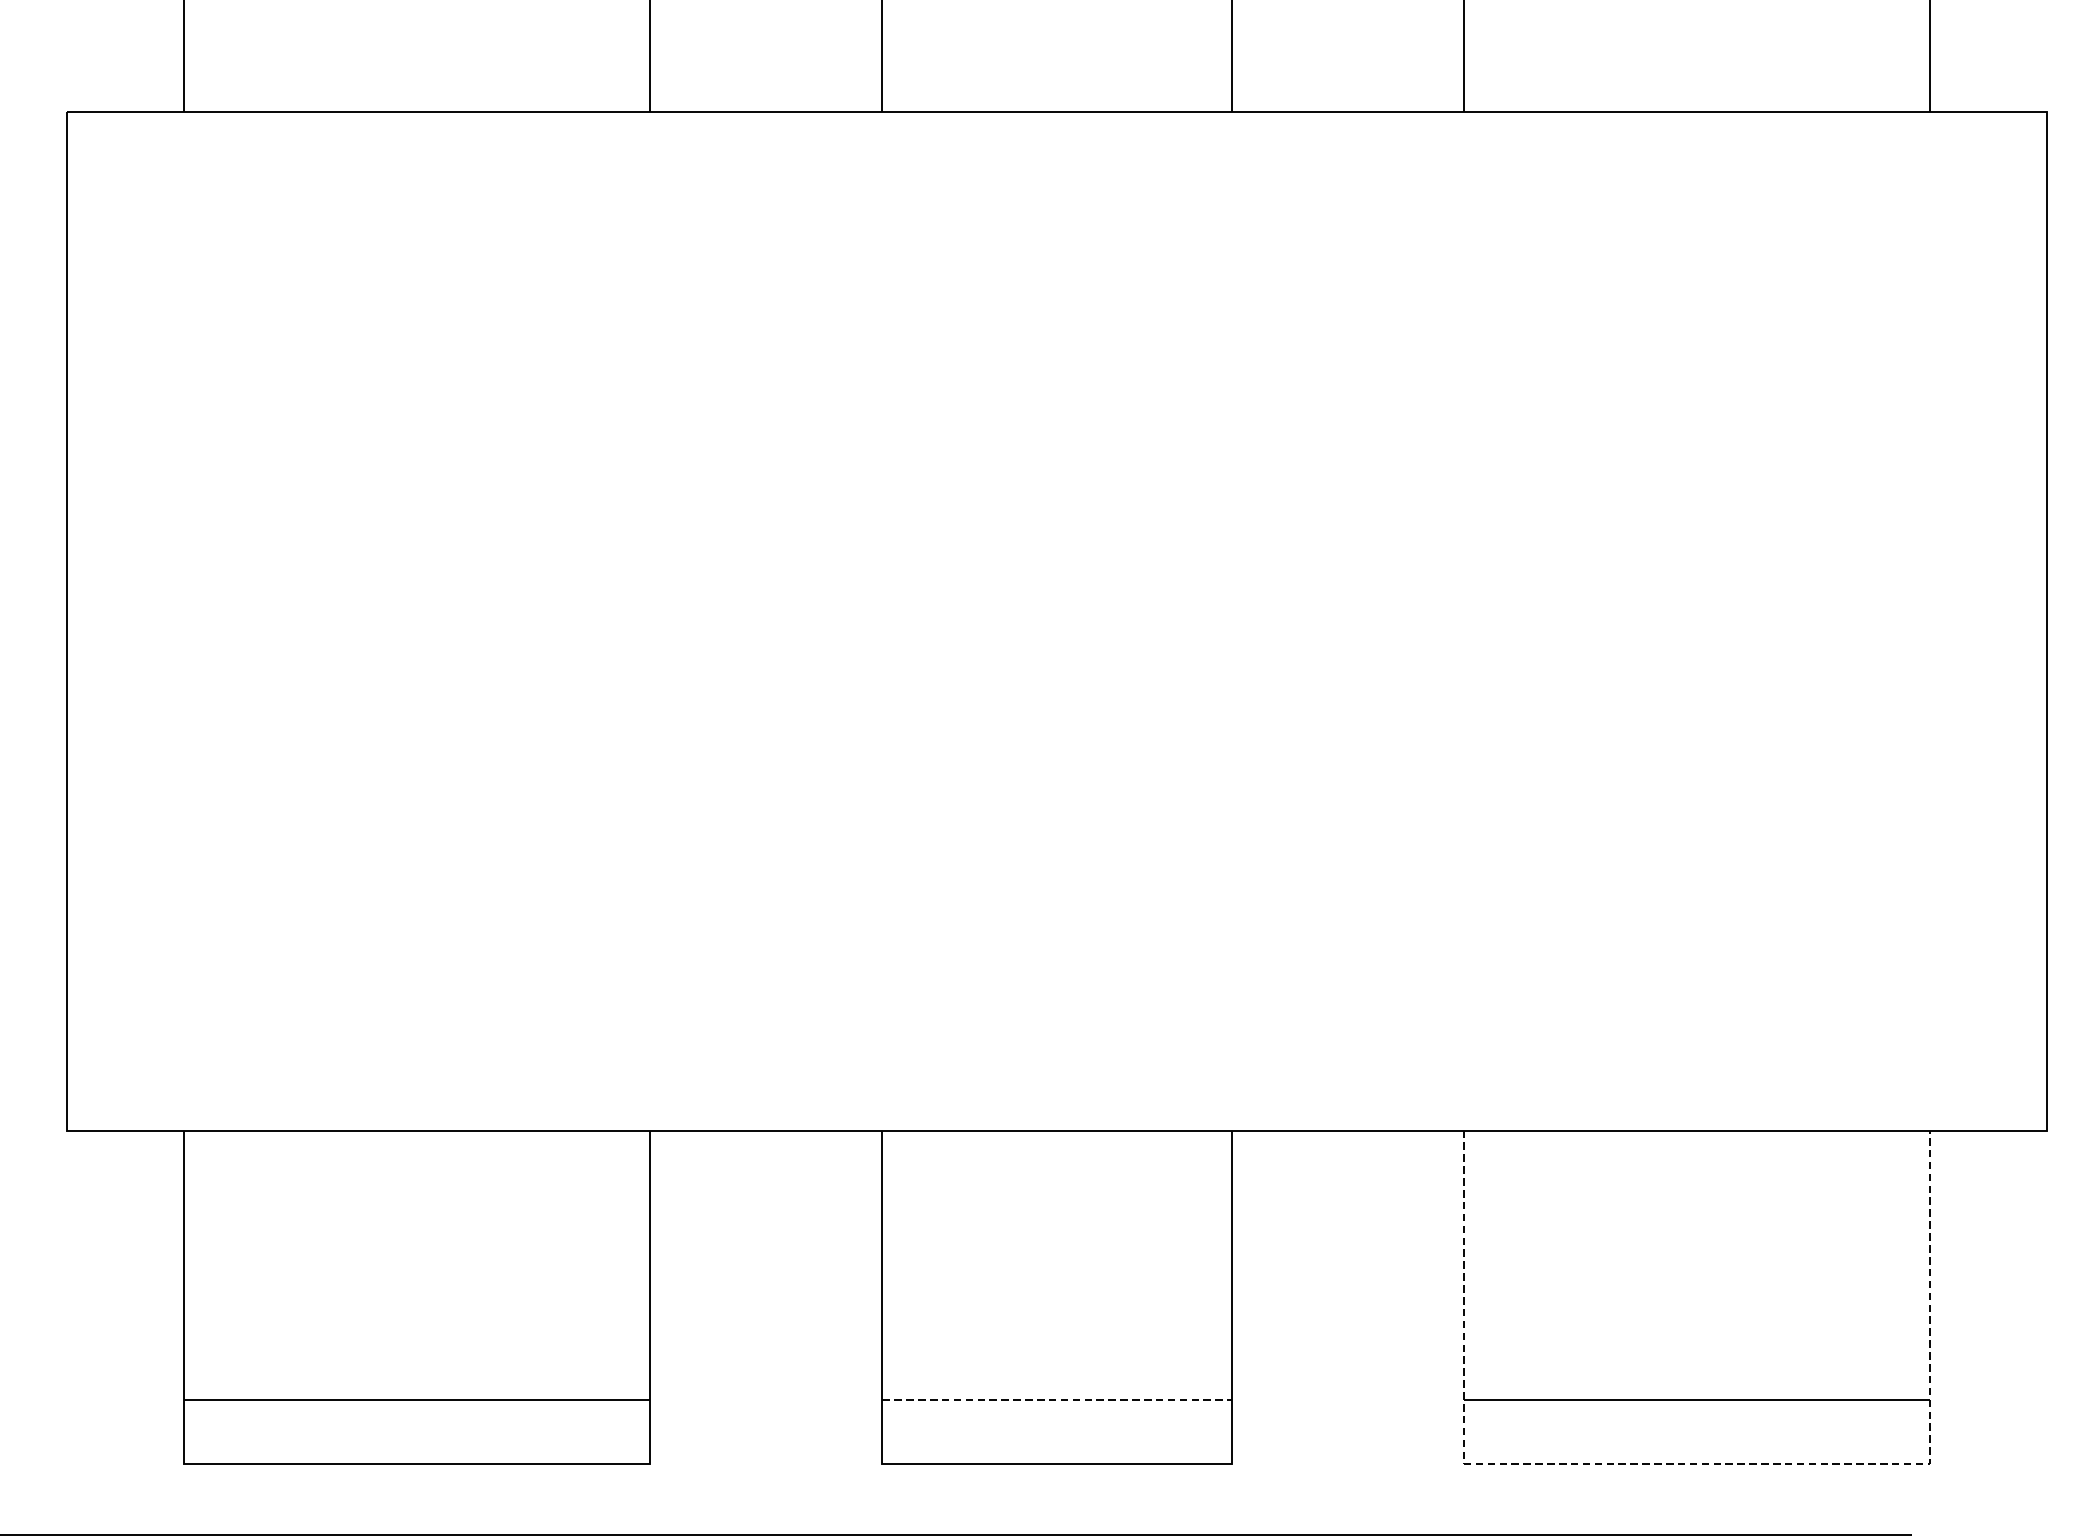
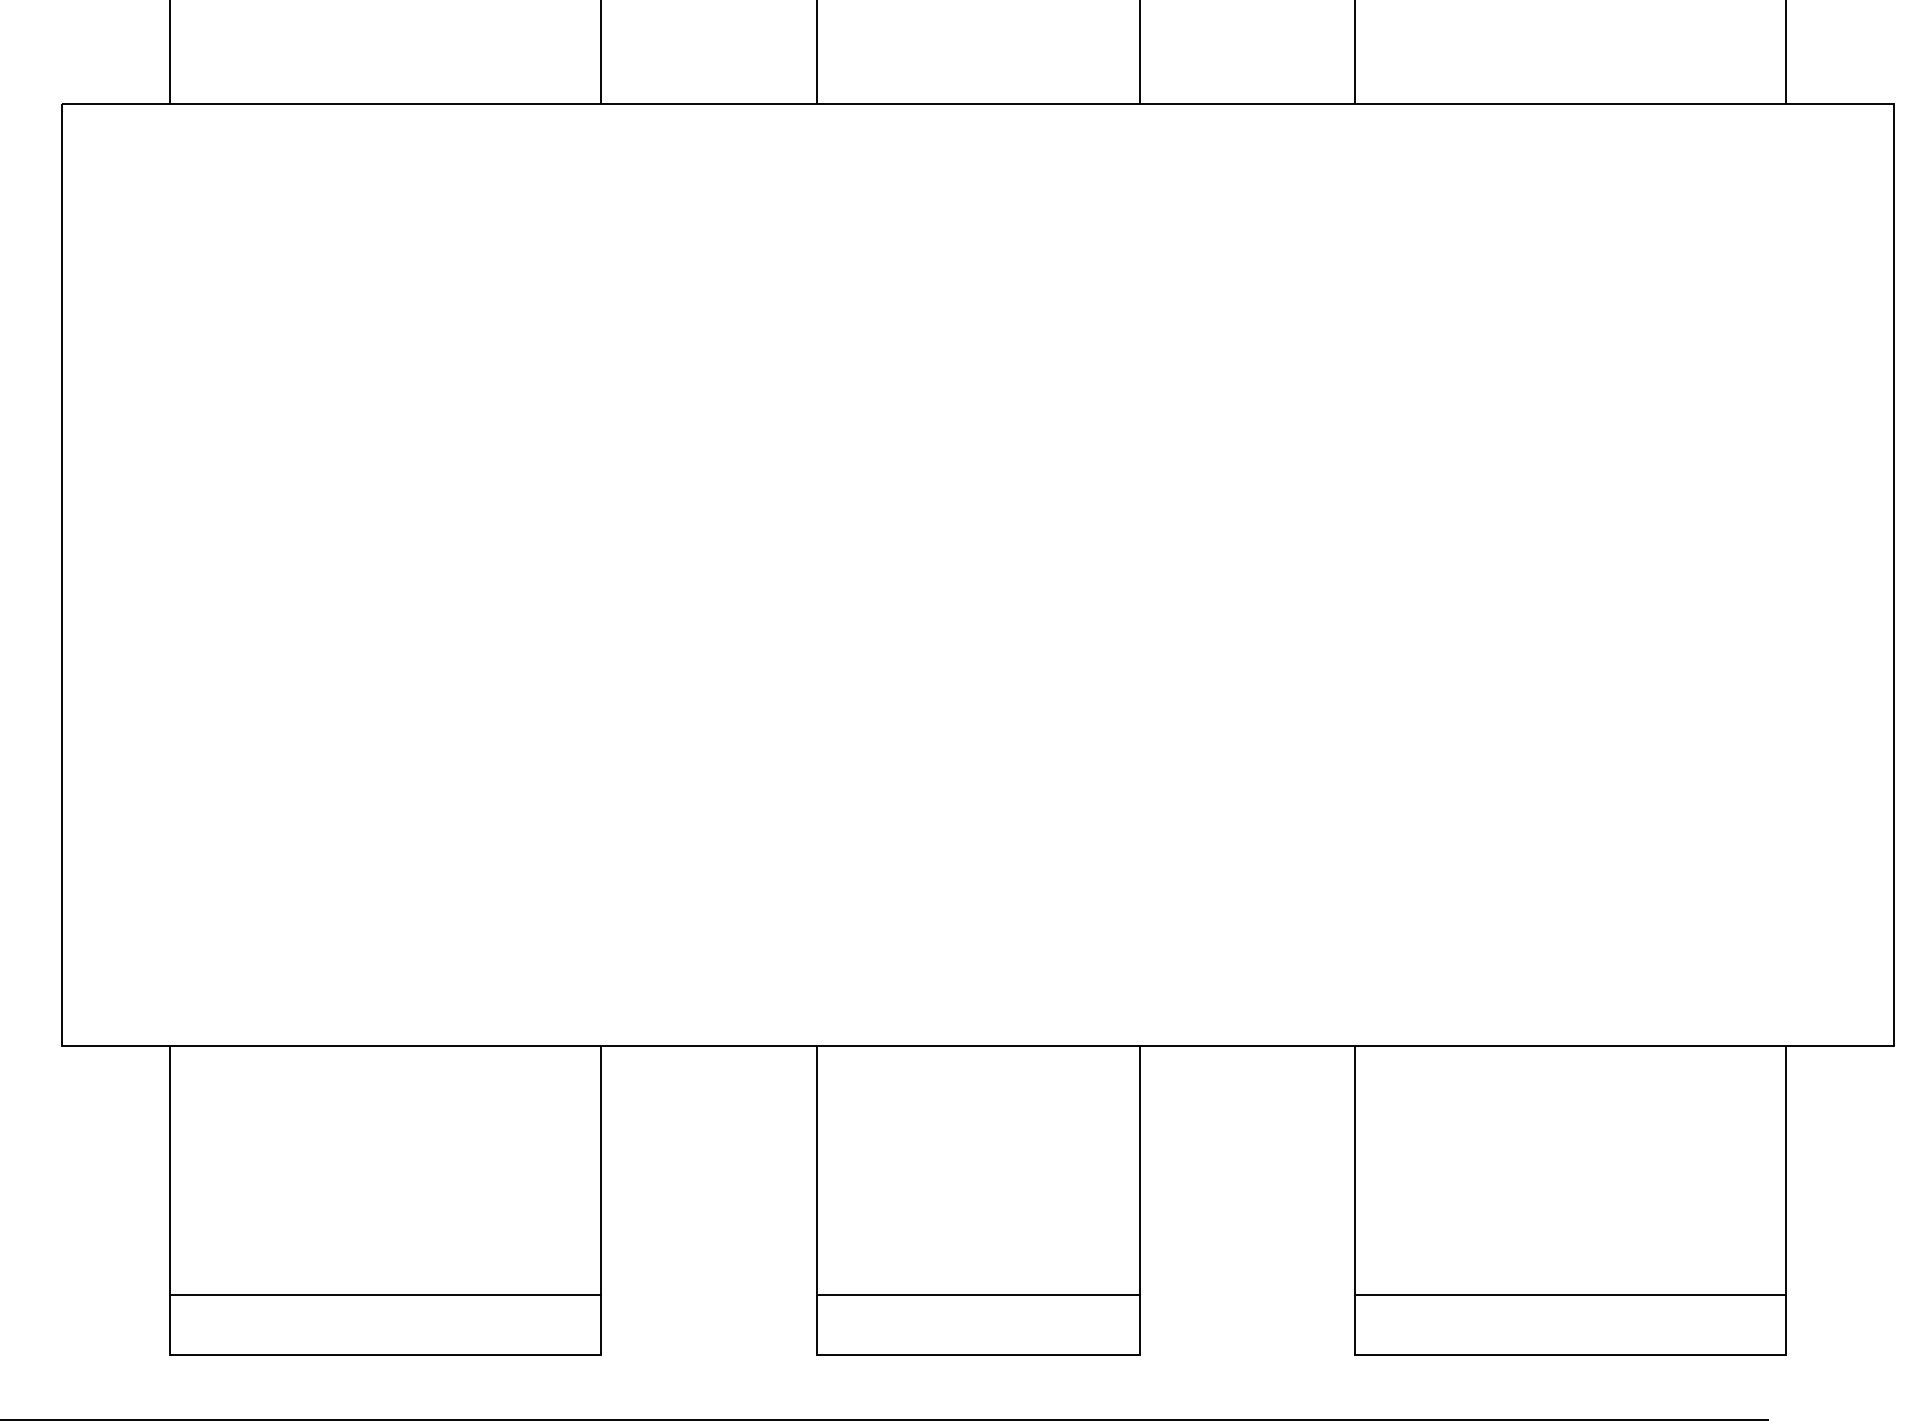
line: (1057, 1400) -> (978, 1295), dashed -> solid
line: (1697, 1463) -> (1570, 1354), dashed -> solid

